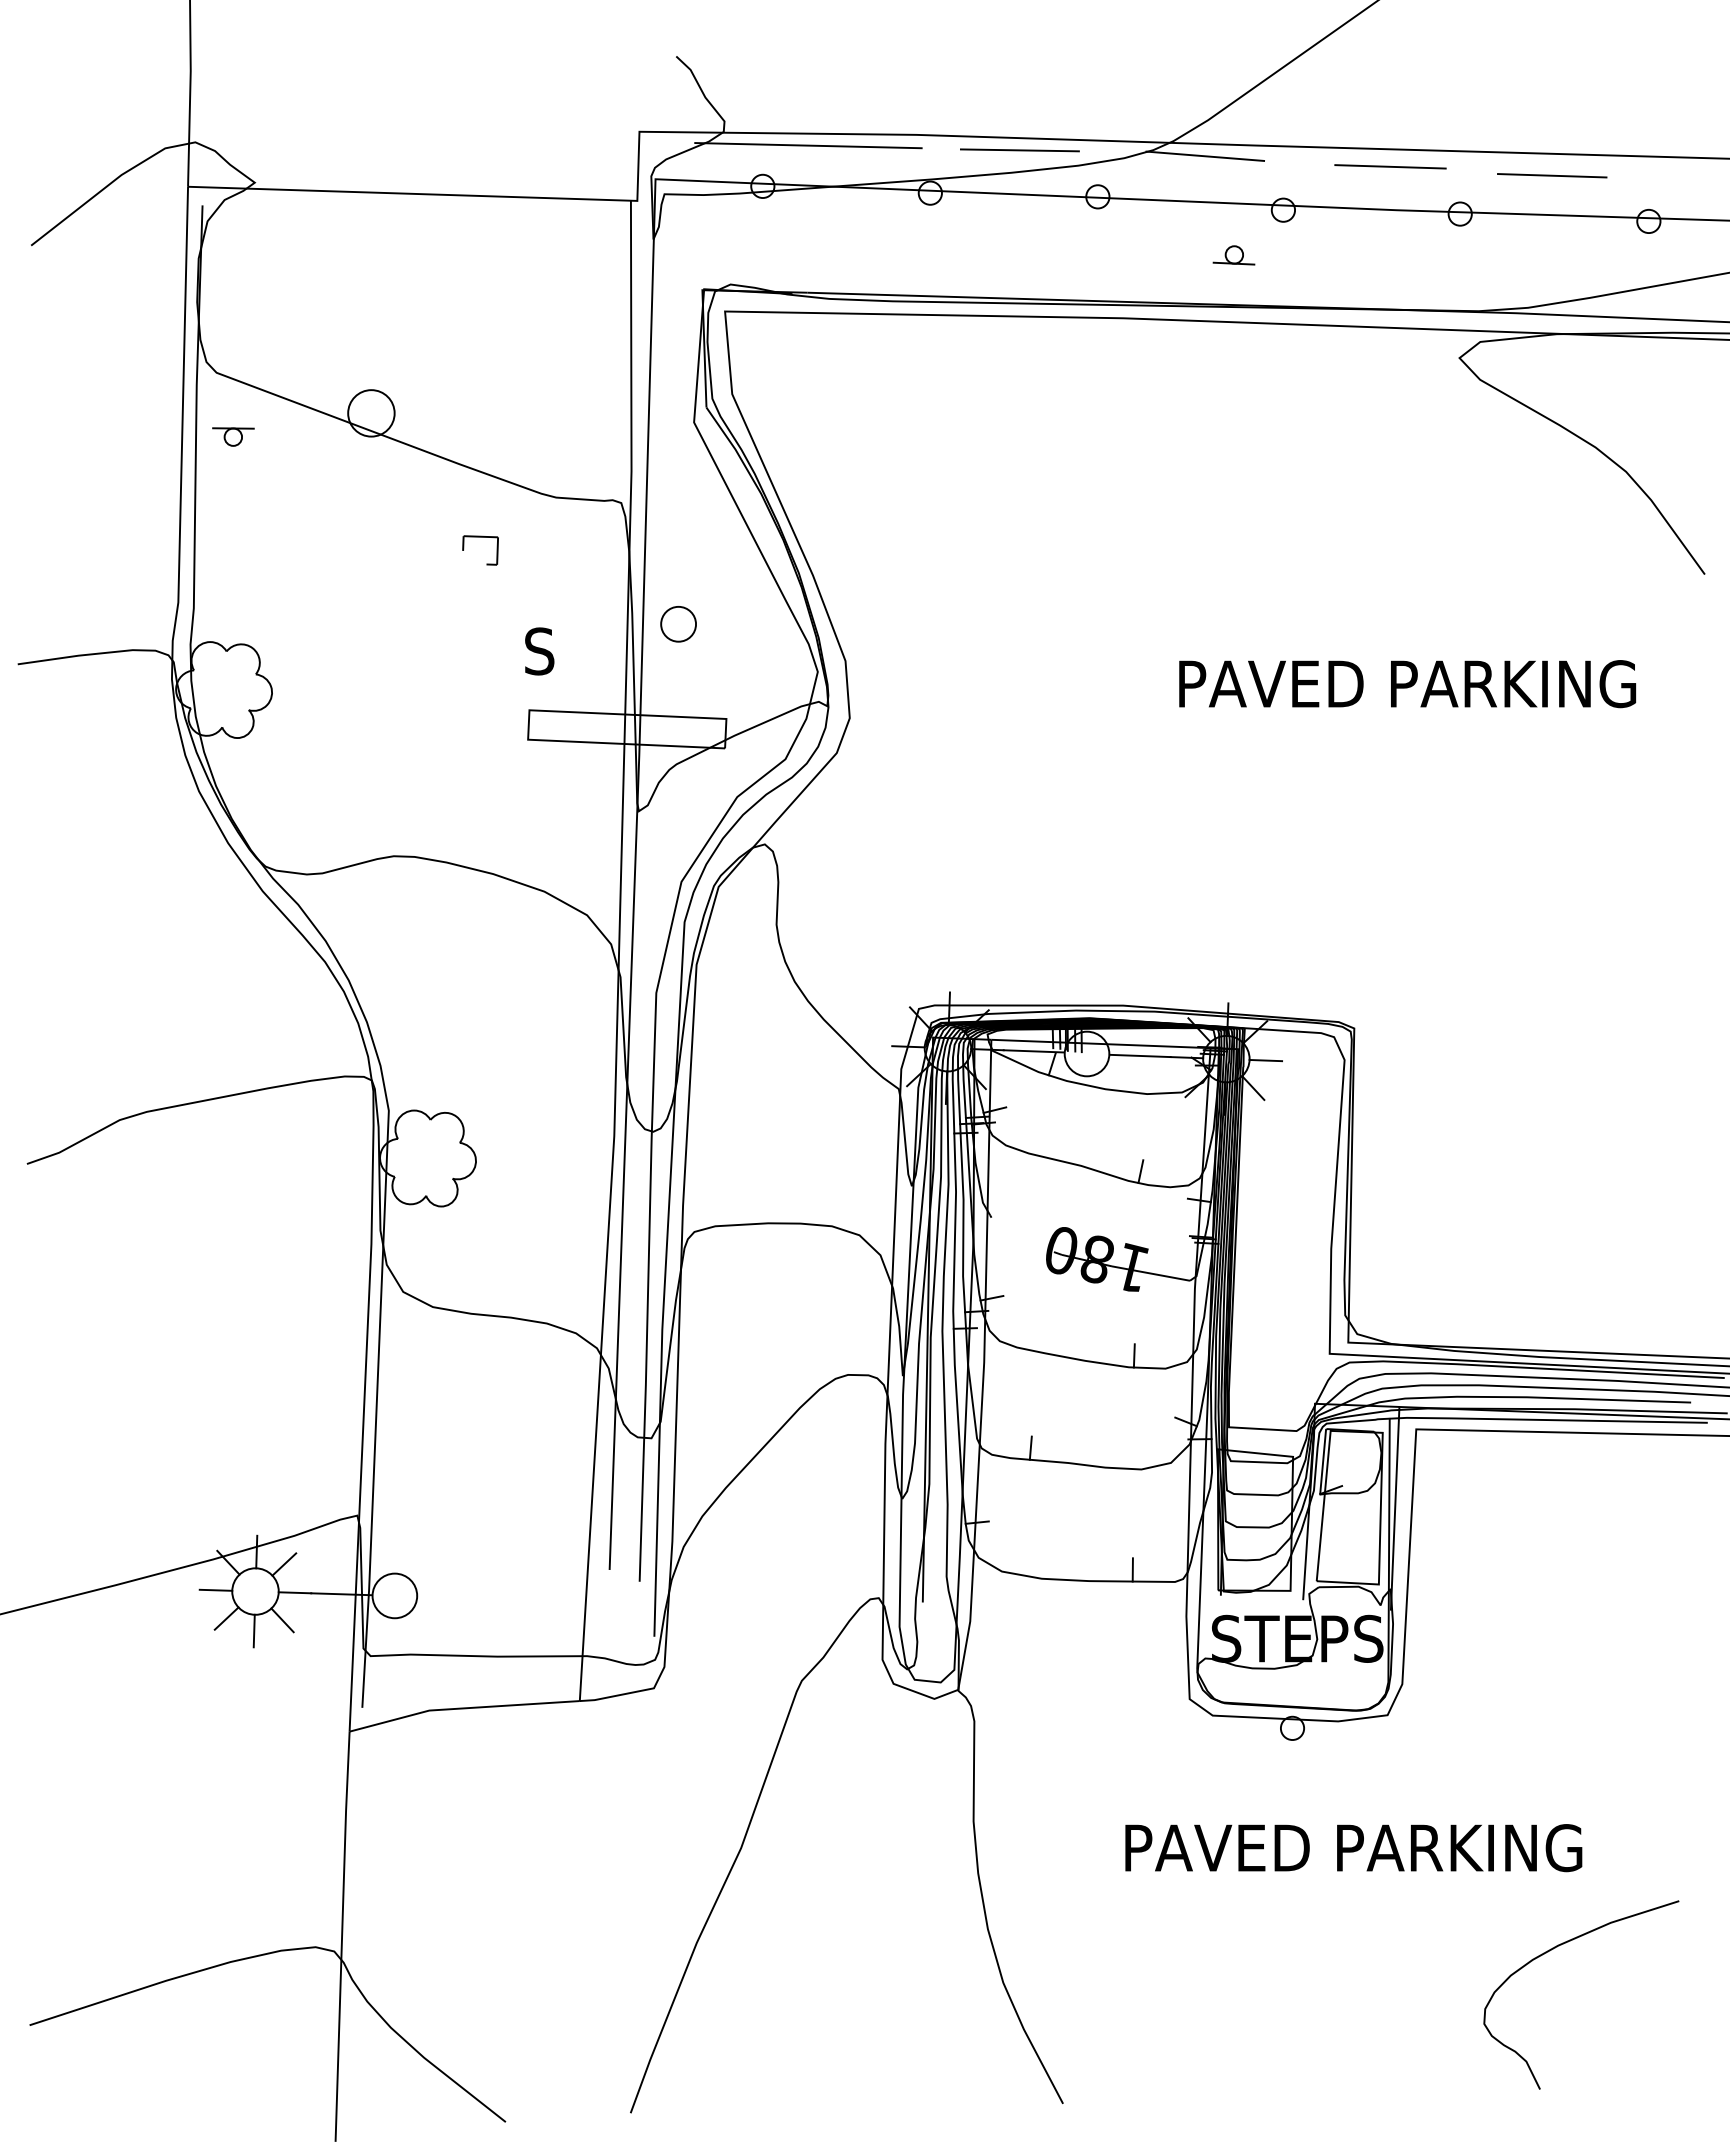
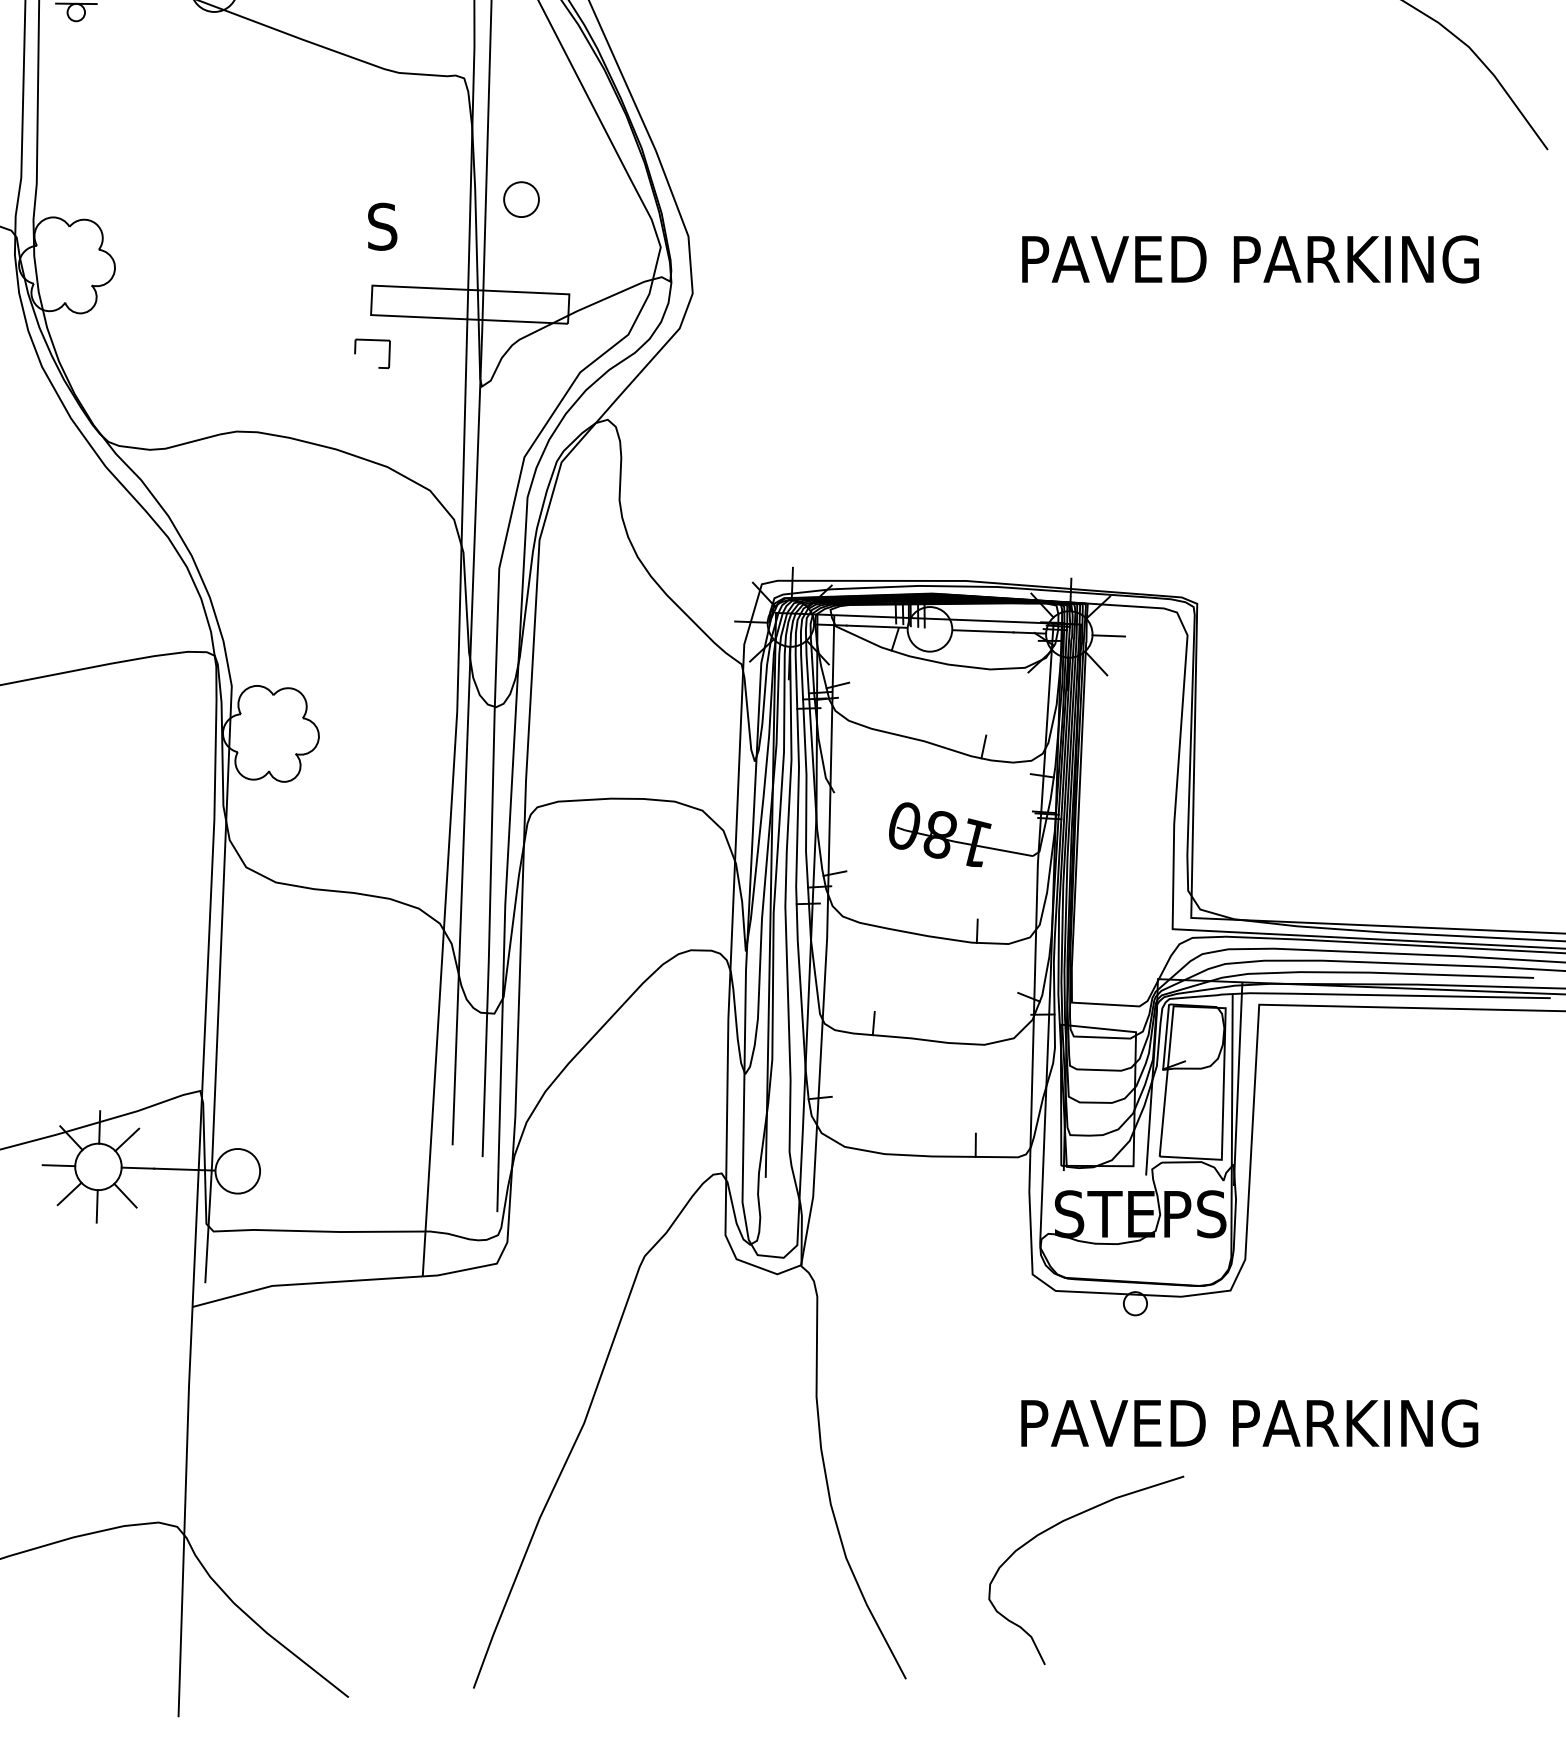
part: (480, 537) -> (372, 340), moved
text: (1353, 1848) -> (1249, 1423), moved
curve: (1557, 1947) -> (1062, 1522), moved

